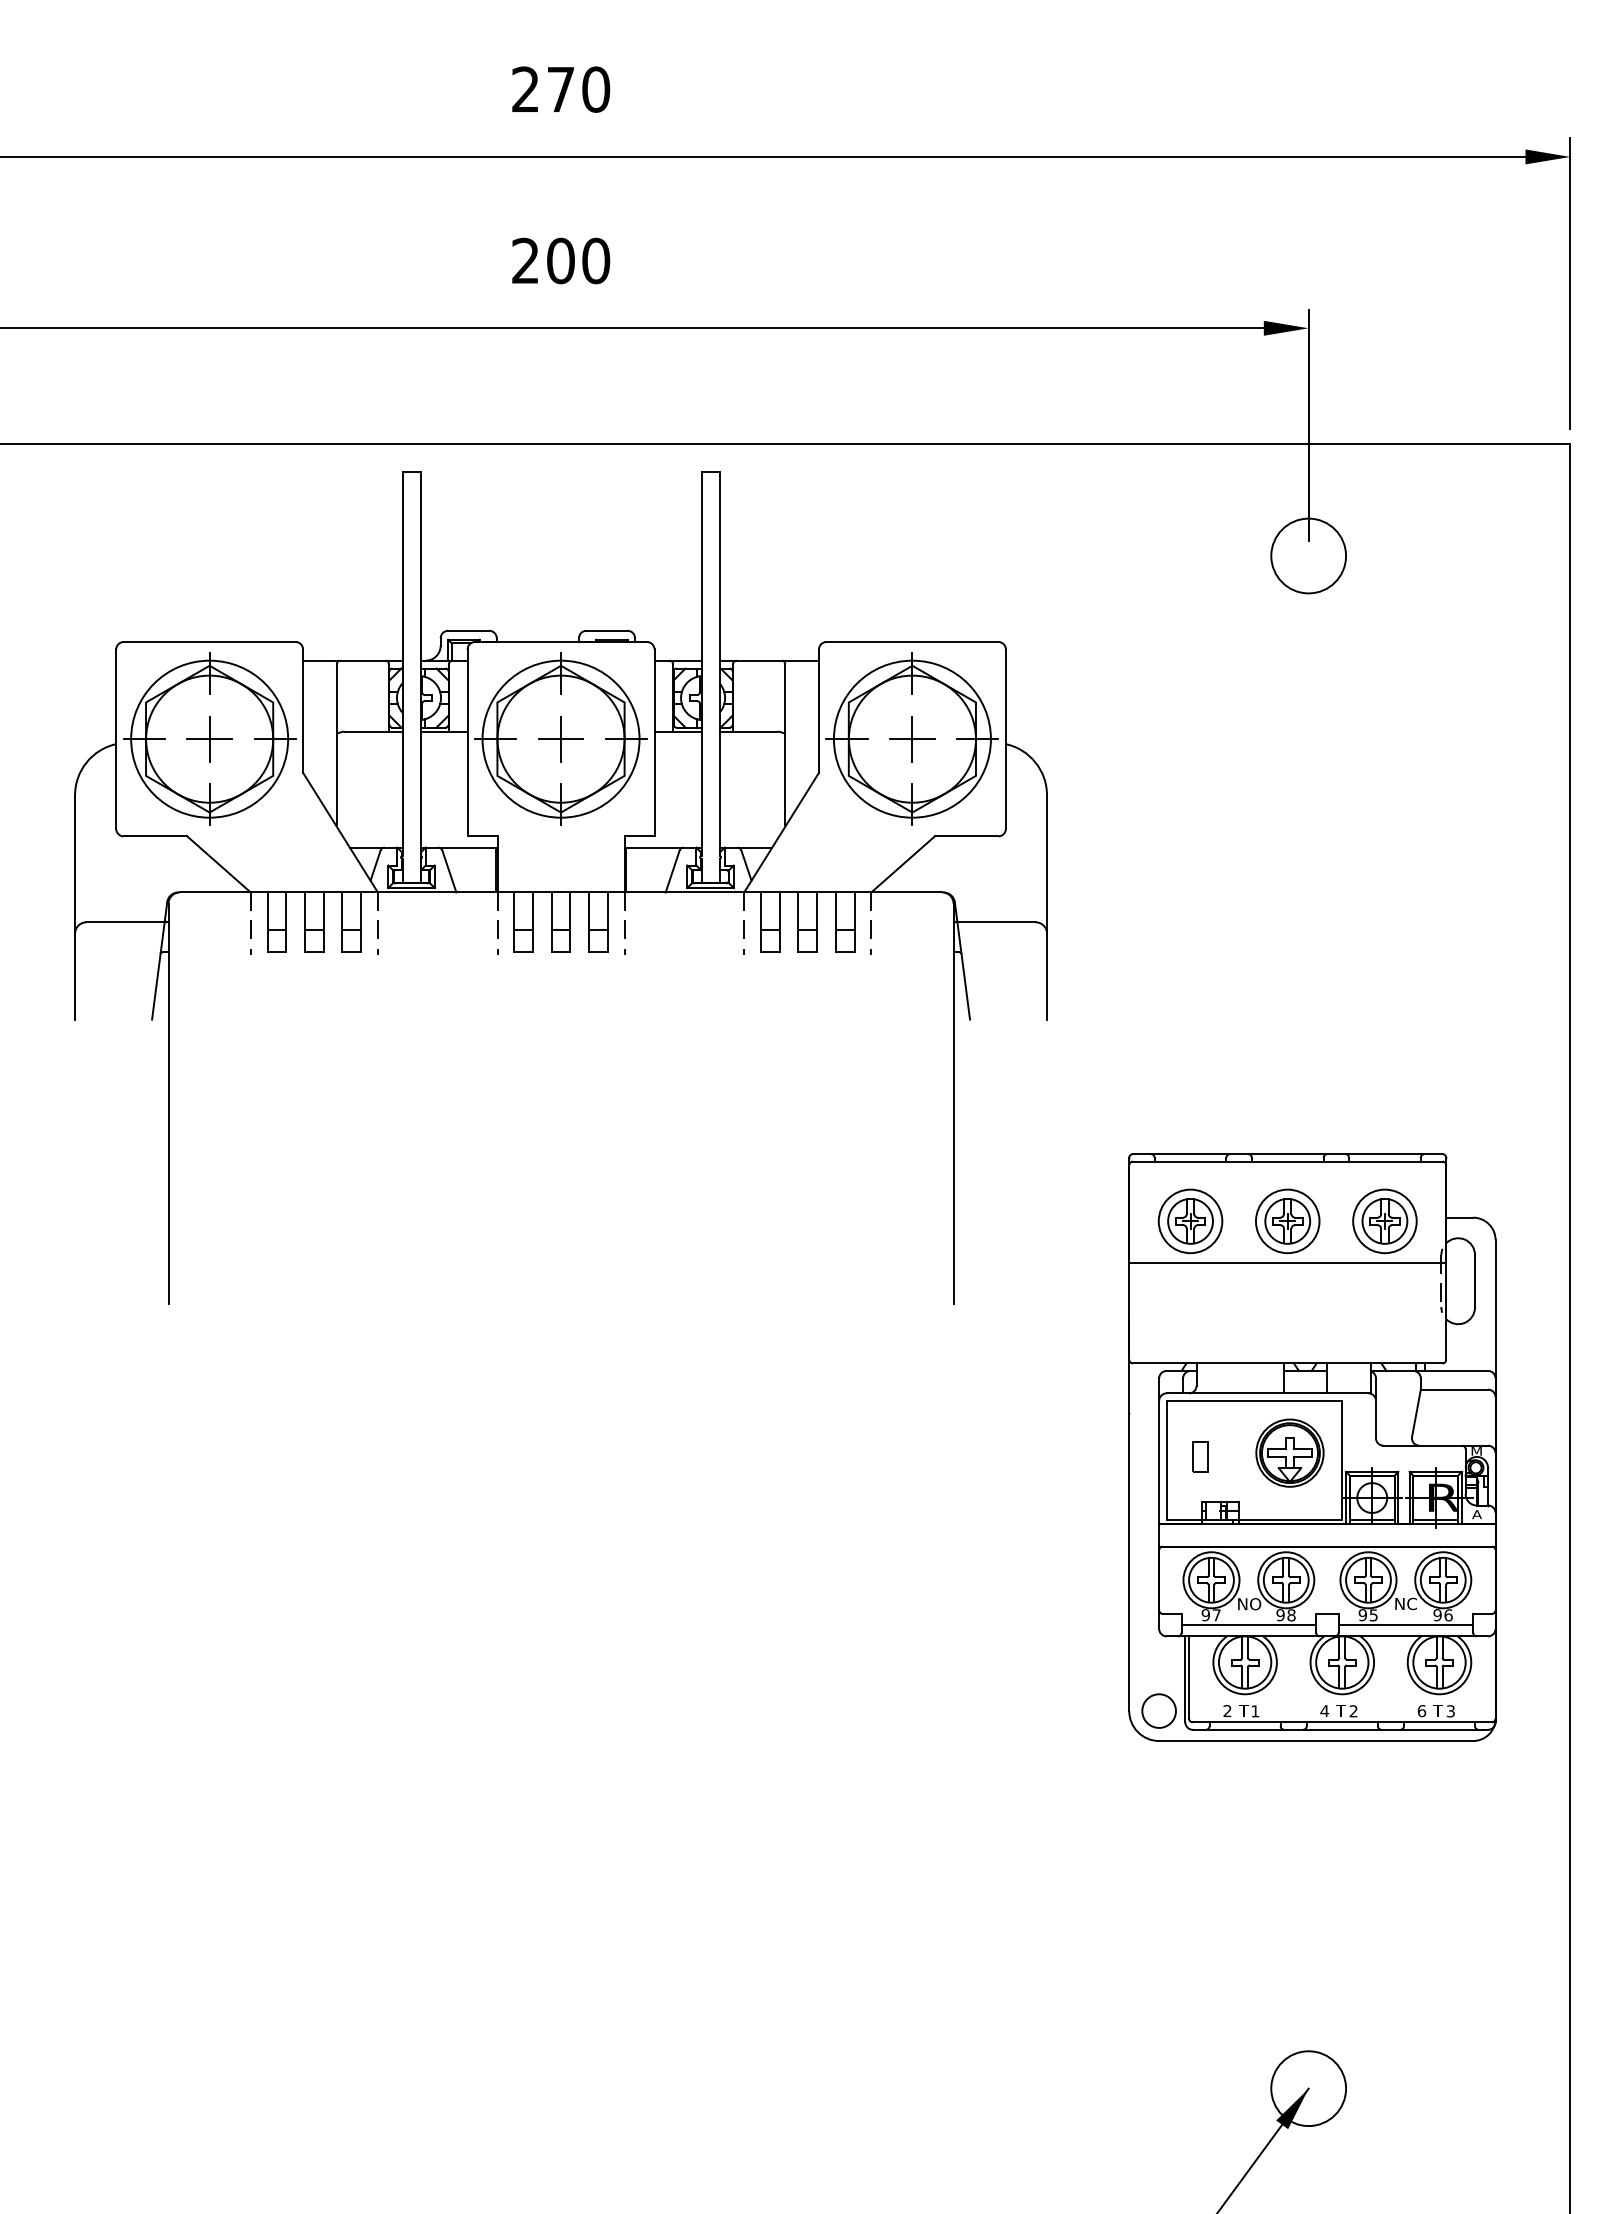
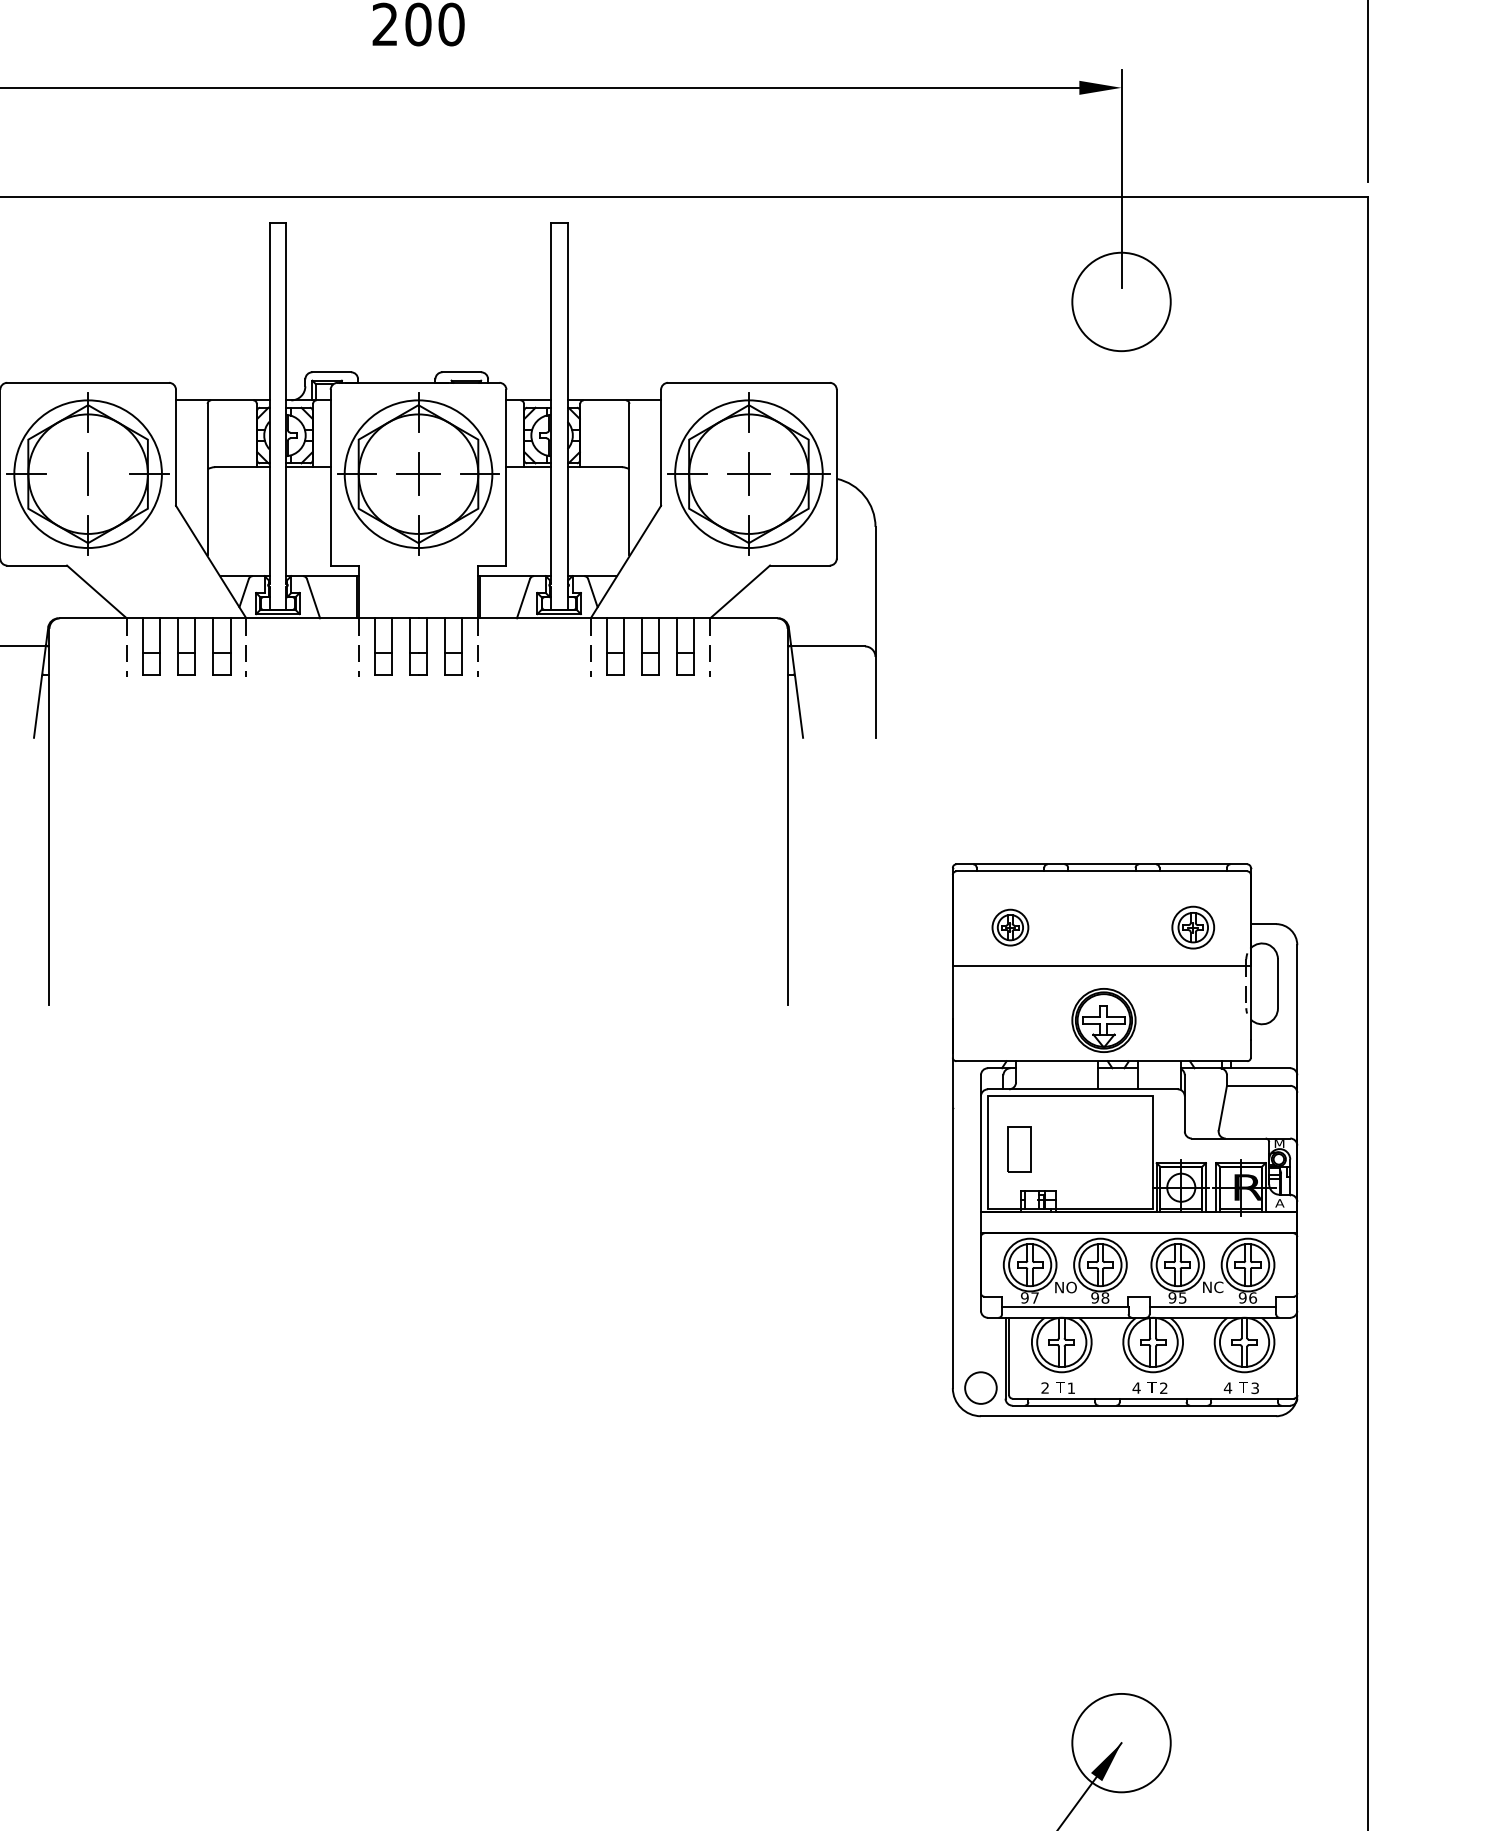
circle: (1308, 555) -> (1121, 301), size x1.4
line: (209, 739) -> (87, 474), removed
part: (1190, 1221) -> (1010, 927), size x0.6
part: (1287, 1221) -> (1101, 927), removed
part: (1384, 1221) -> (1192, 927), size x0.7
part: (1289, 1452) -> (1103, 1019), moved
part: (1200, 1456) -> (1019, 1148), size x1.6
text: (1421, 1711) -> (1227, 1388), 6 -> 4
circle: (1308, 2088) -> (1121, 1742), size x1.4

